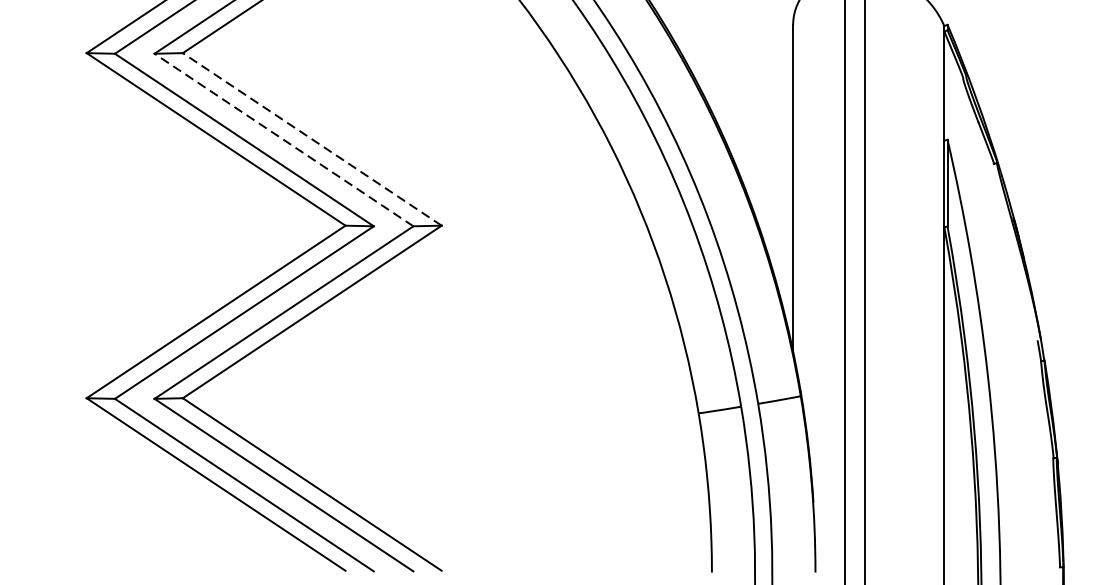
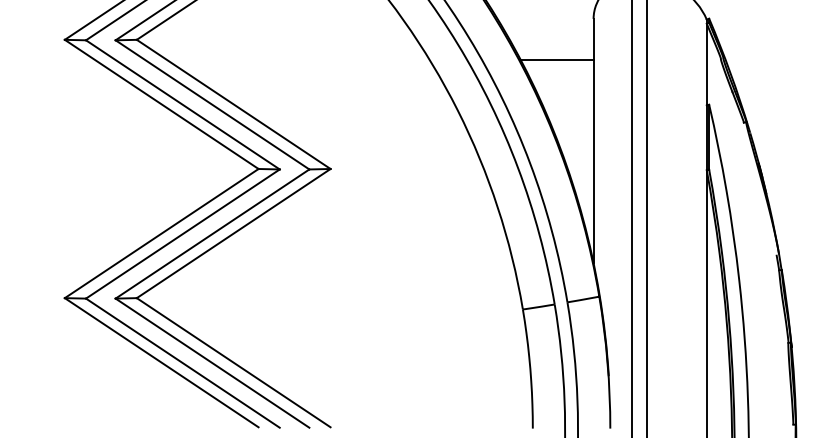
line: (743, 79) -> (556, 59), added
line: (283, 139) -> (212, 104), dashed -> solid
line: (312, 139) -> (233, 104), dashed -> solid

